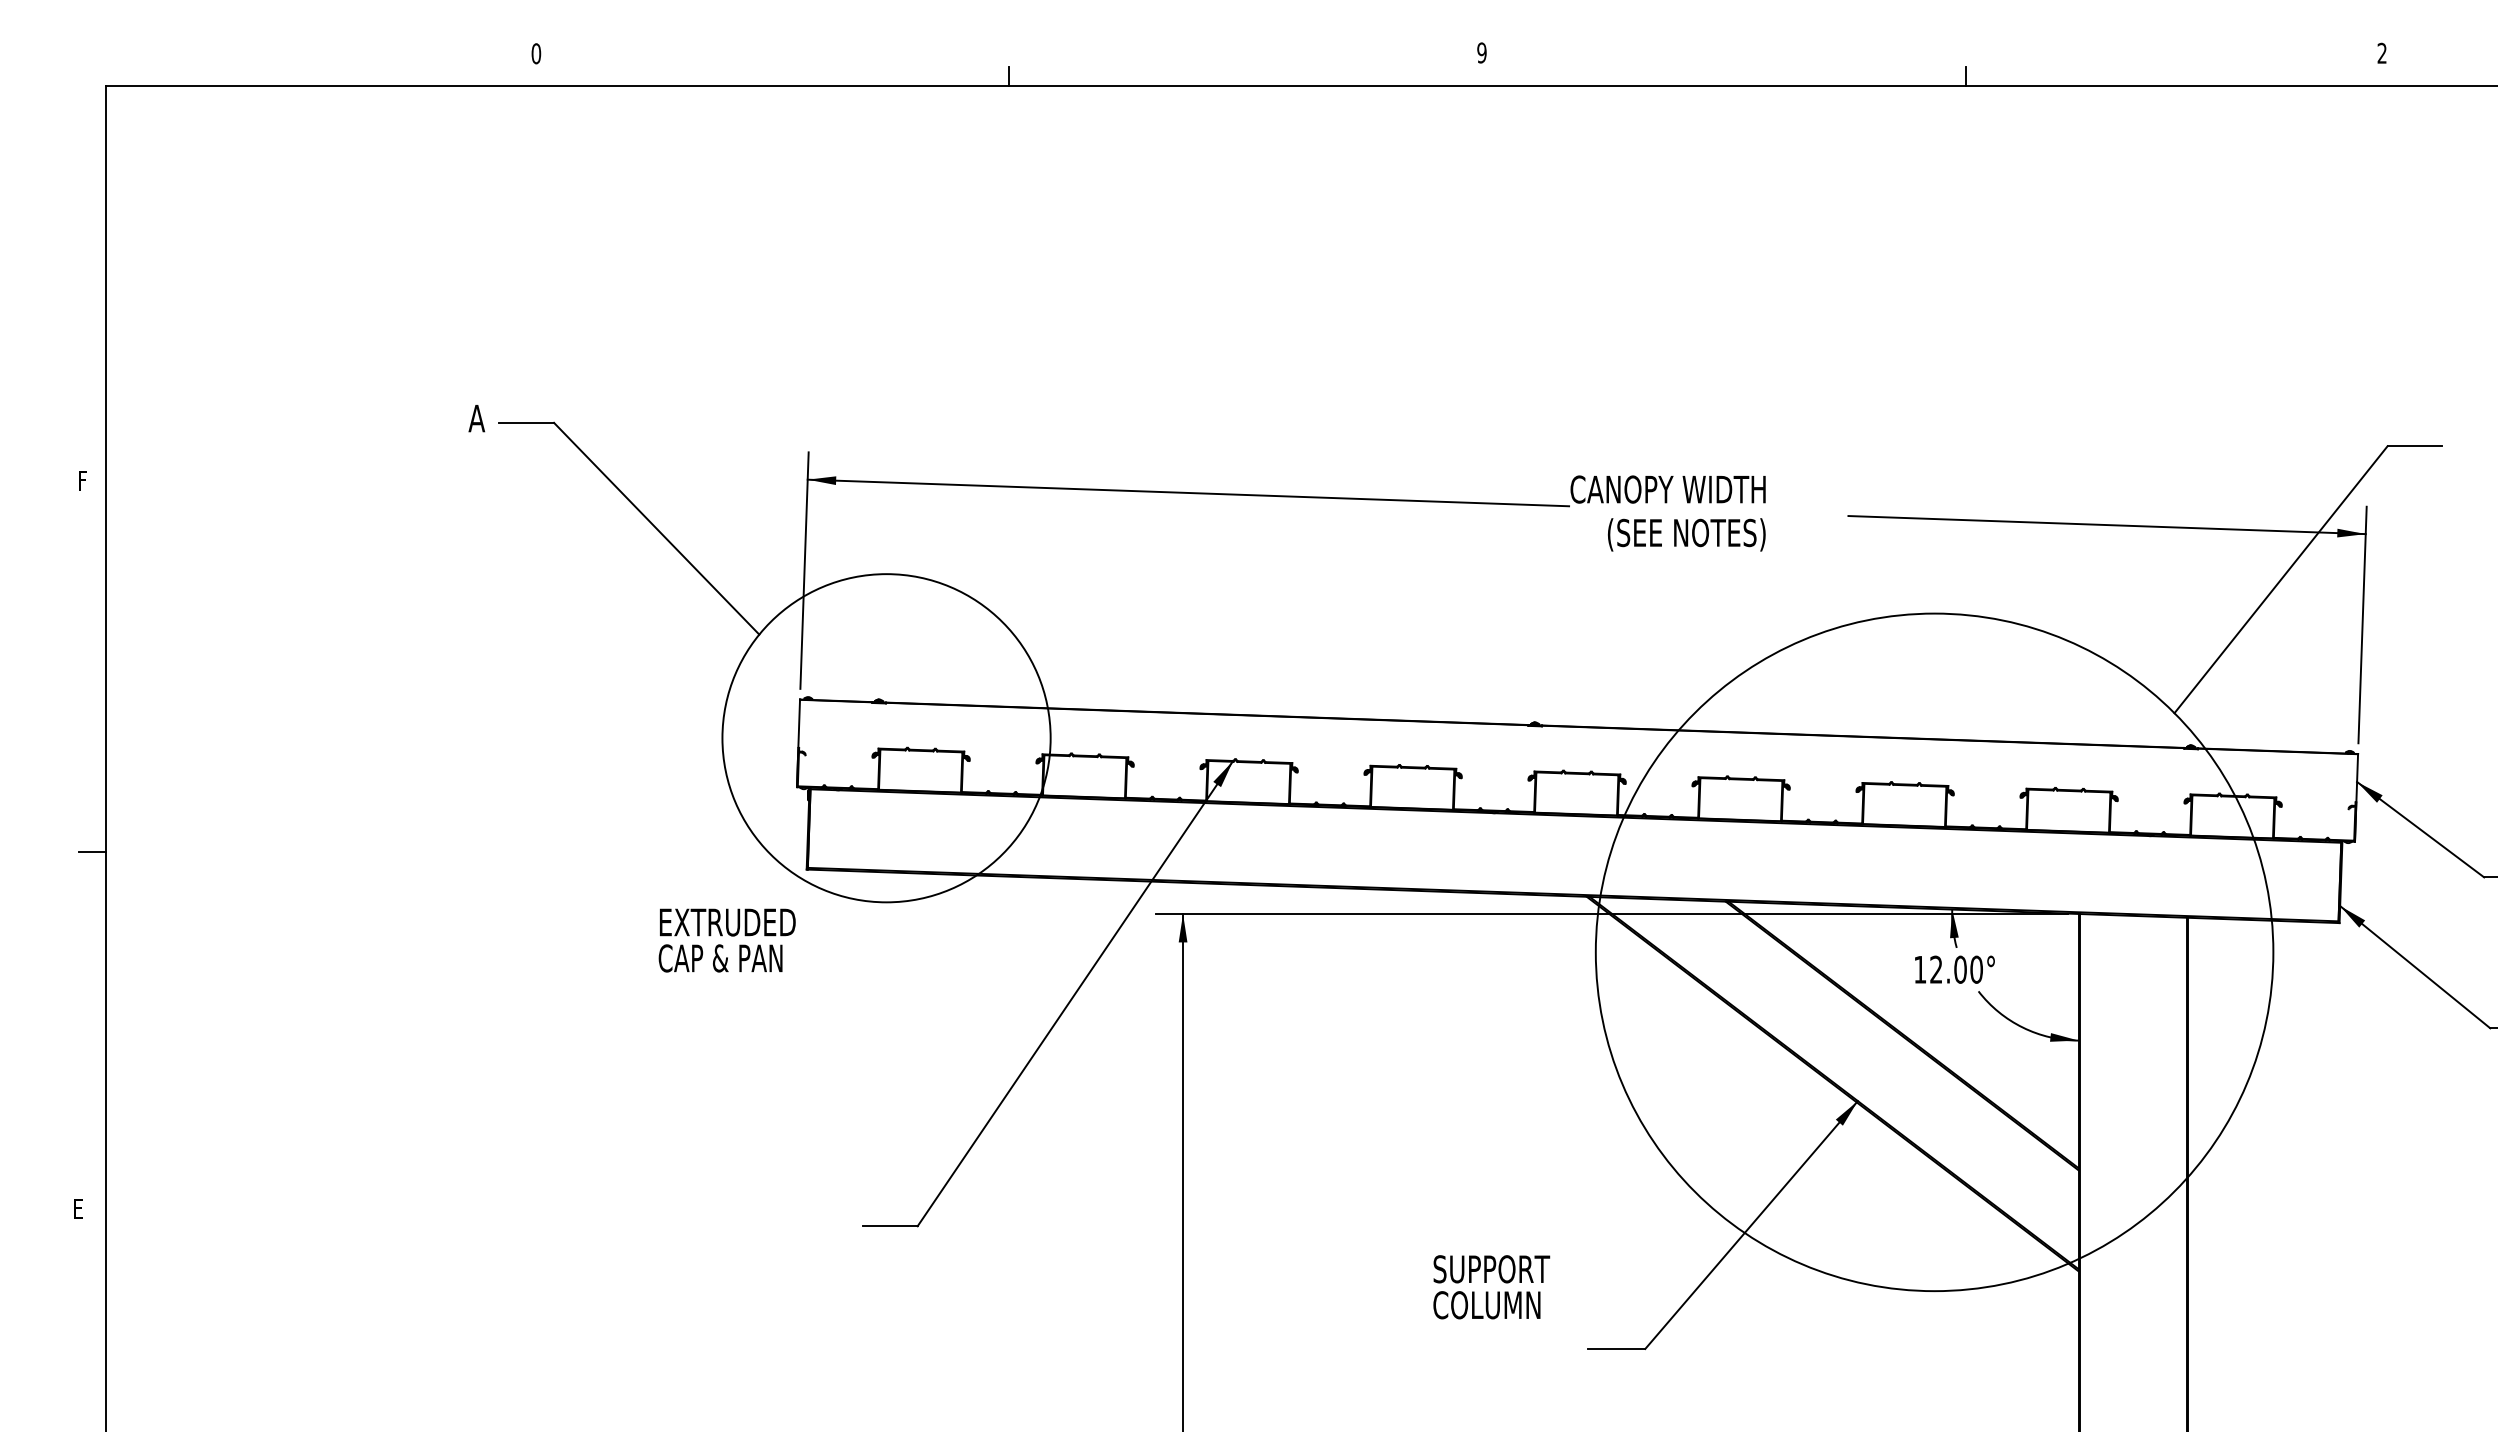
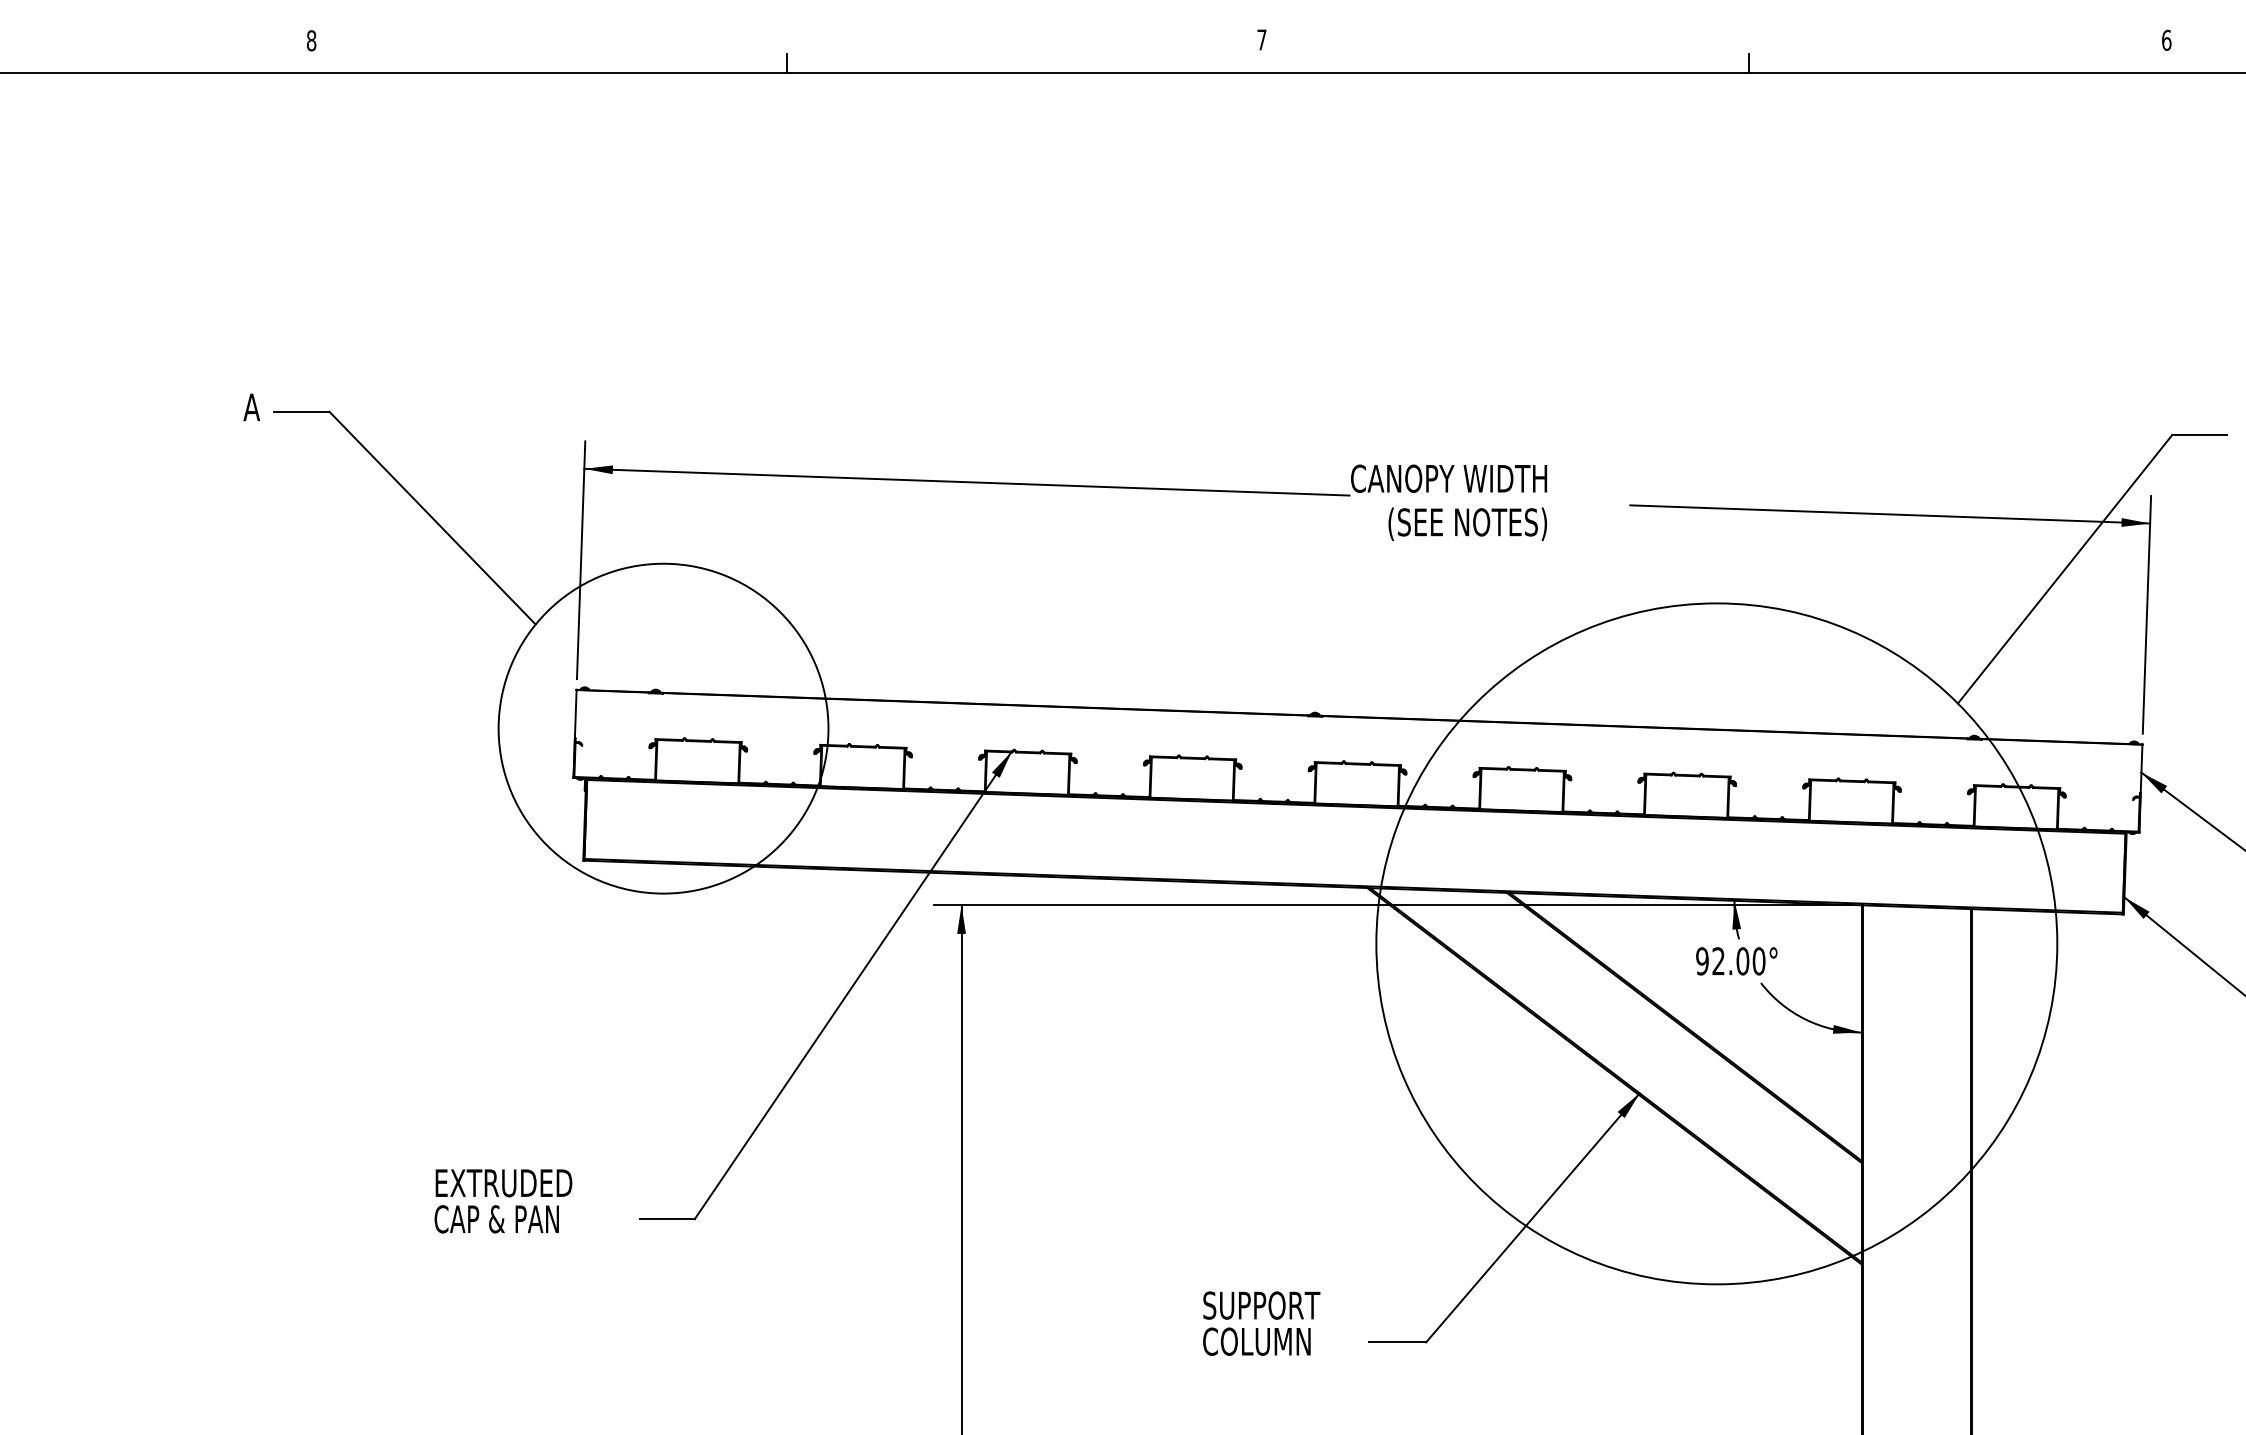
text: (1481, 52) -> (1261, 39), 9 -> 7
text: (2382, 52) -> (2166, 39), 2 -> 6
text: (536, 53) -> (311, 40), 0 -> 8
text: (726, 940) -> (502, 1201), moved
text: (1920, 969) -> (1702, 961), 12.00° -> 92.00°
text: (1491, 1287) -> (1261, 1323), moved

